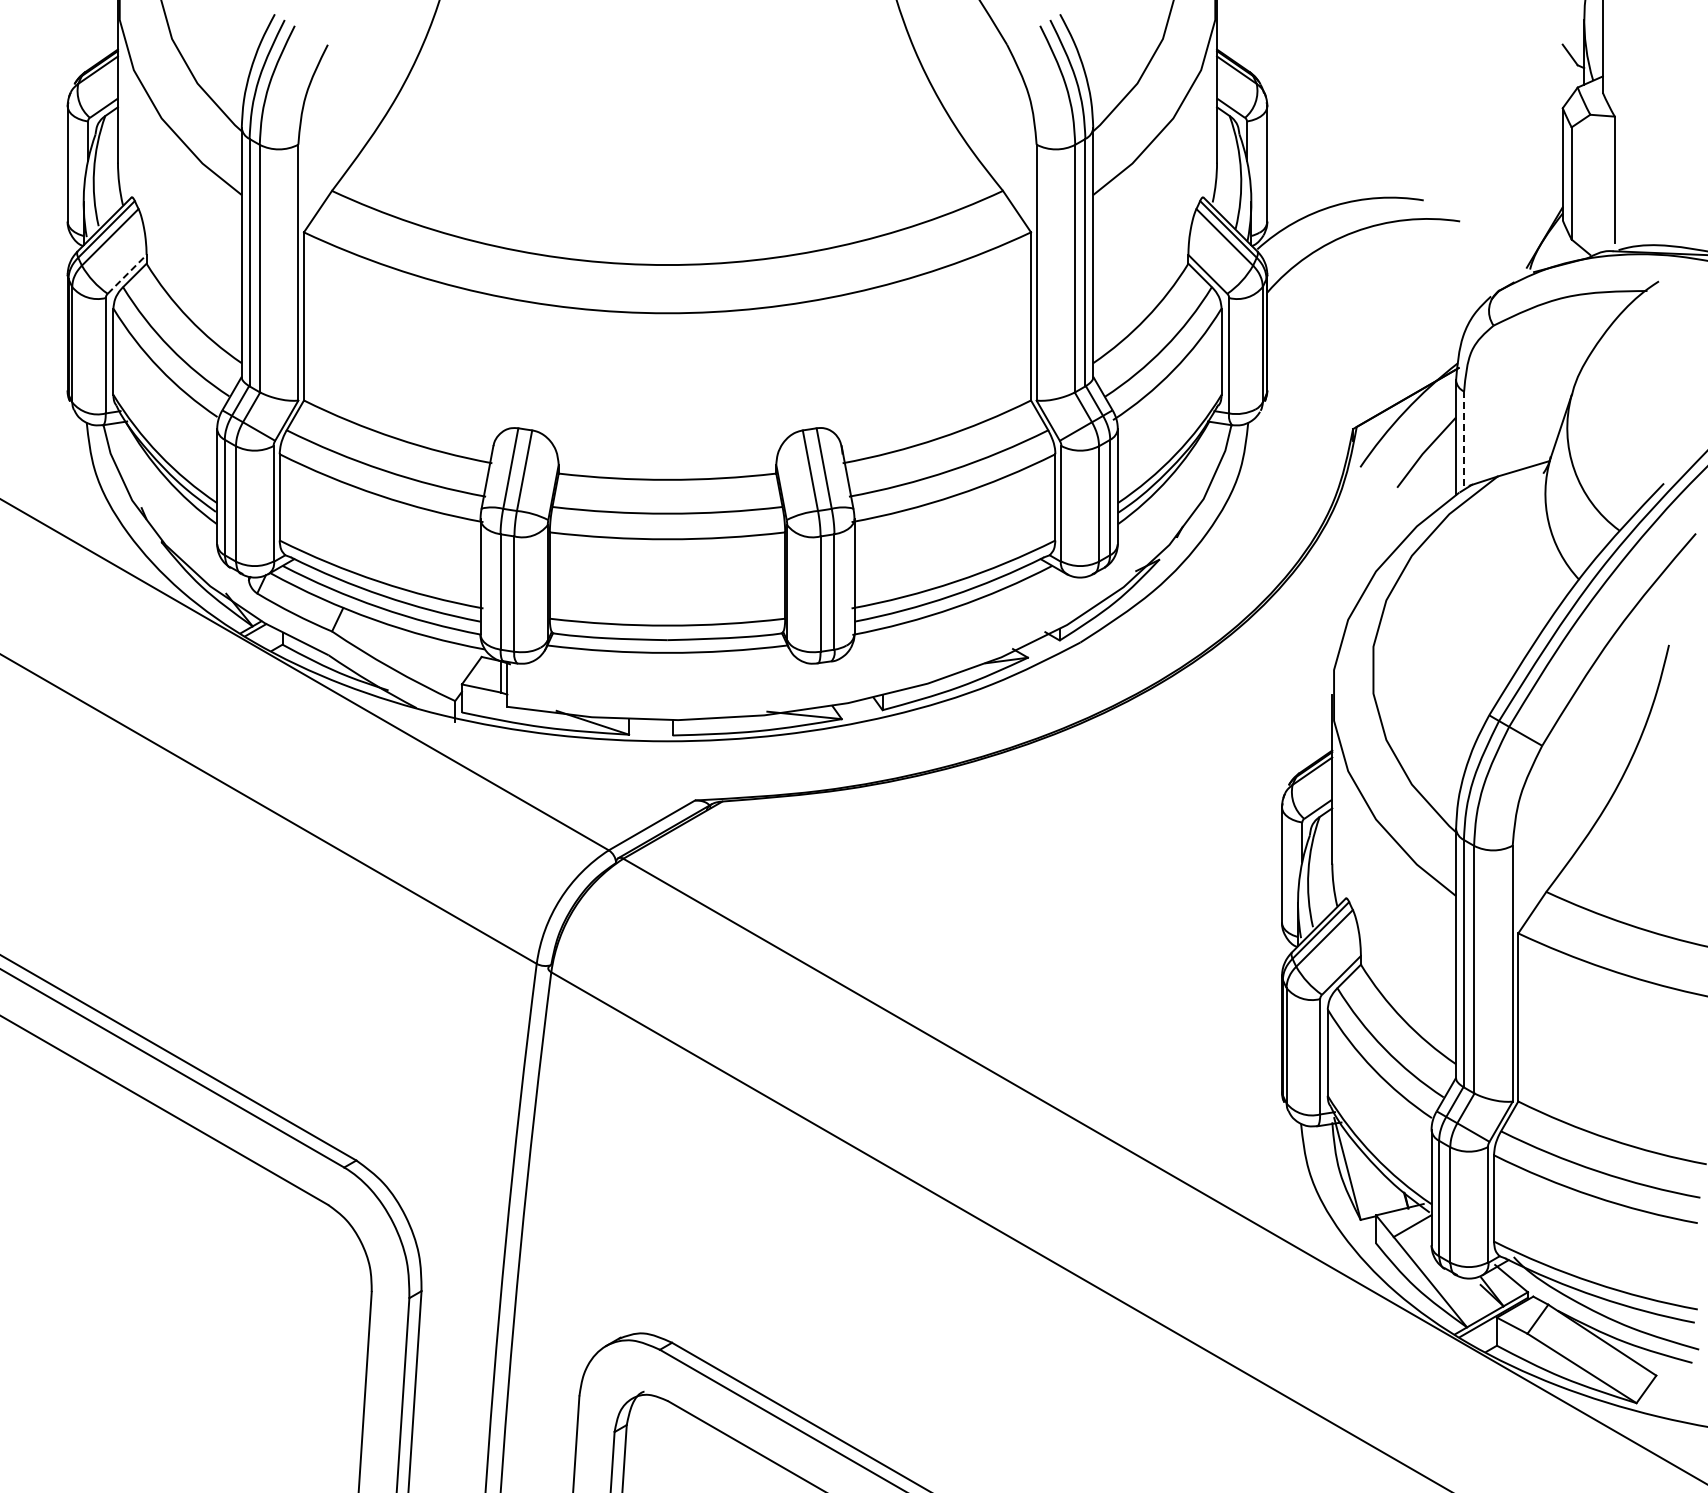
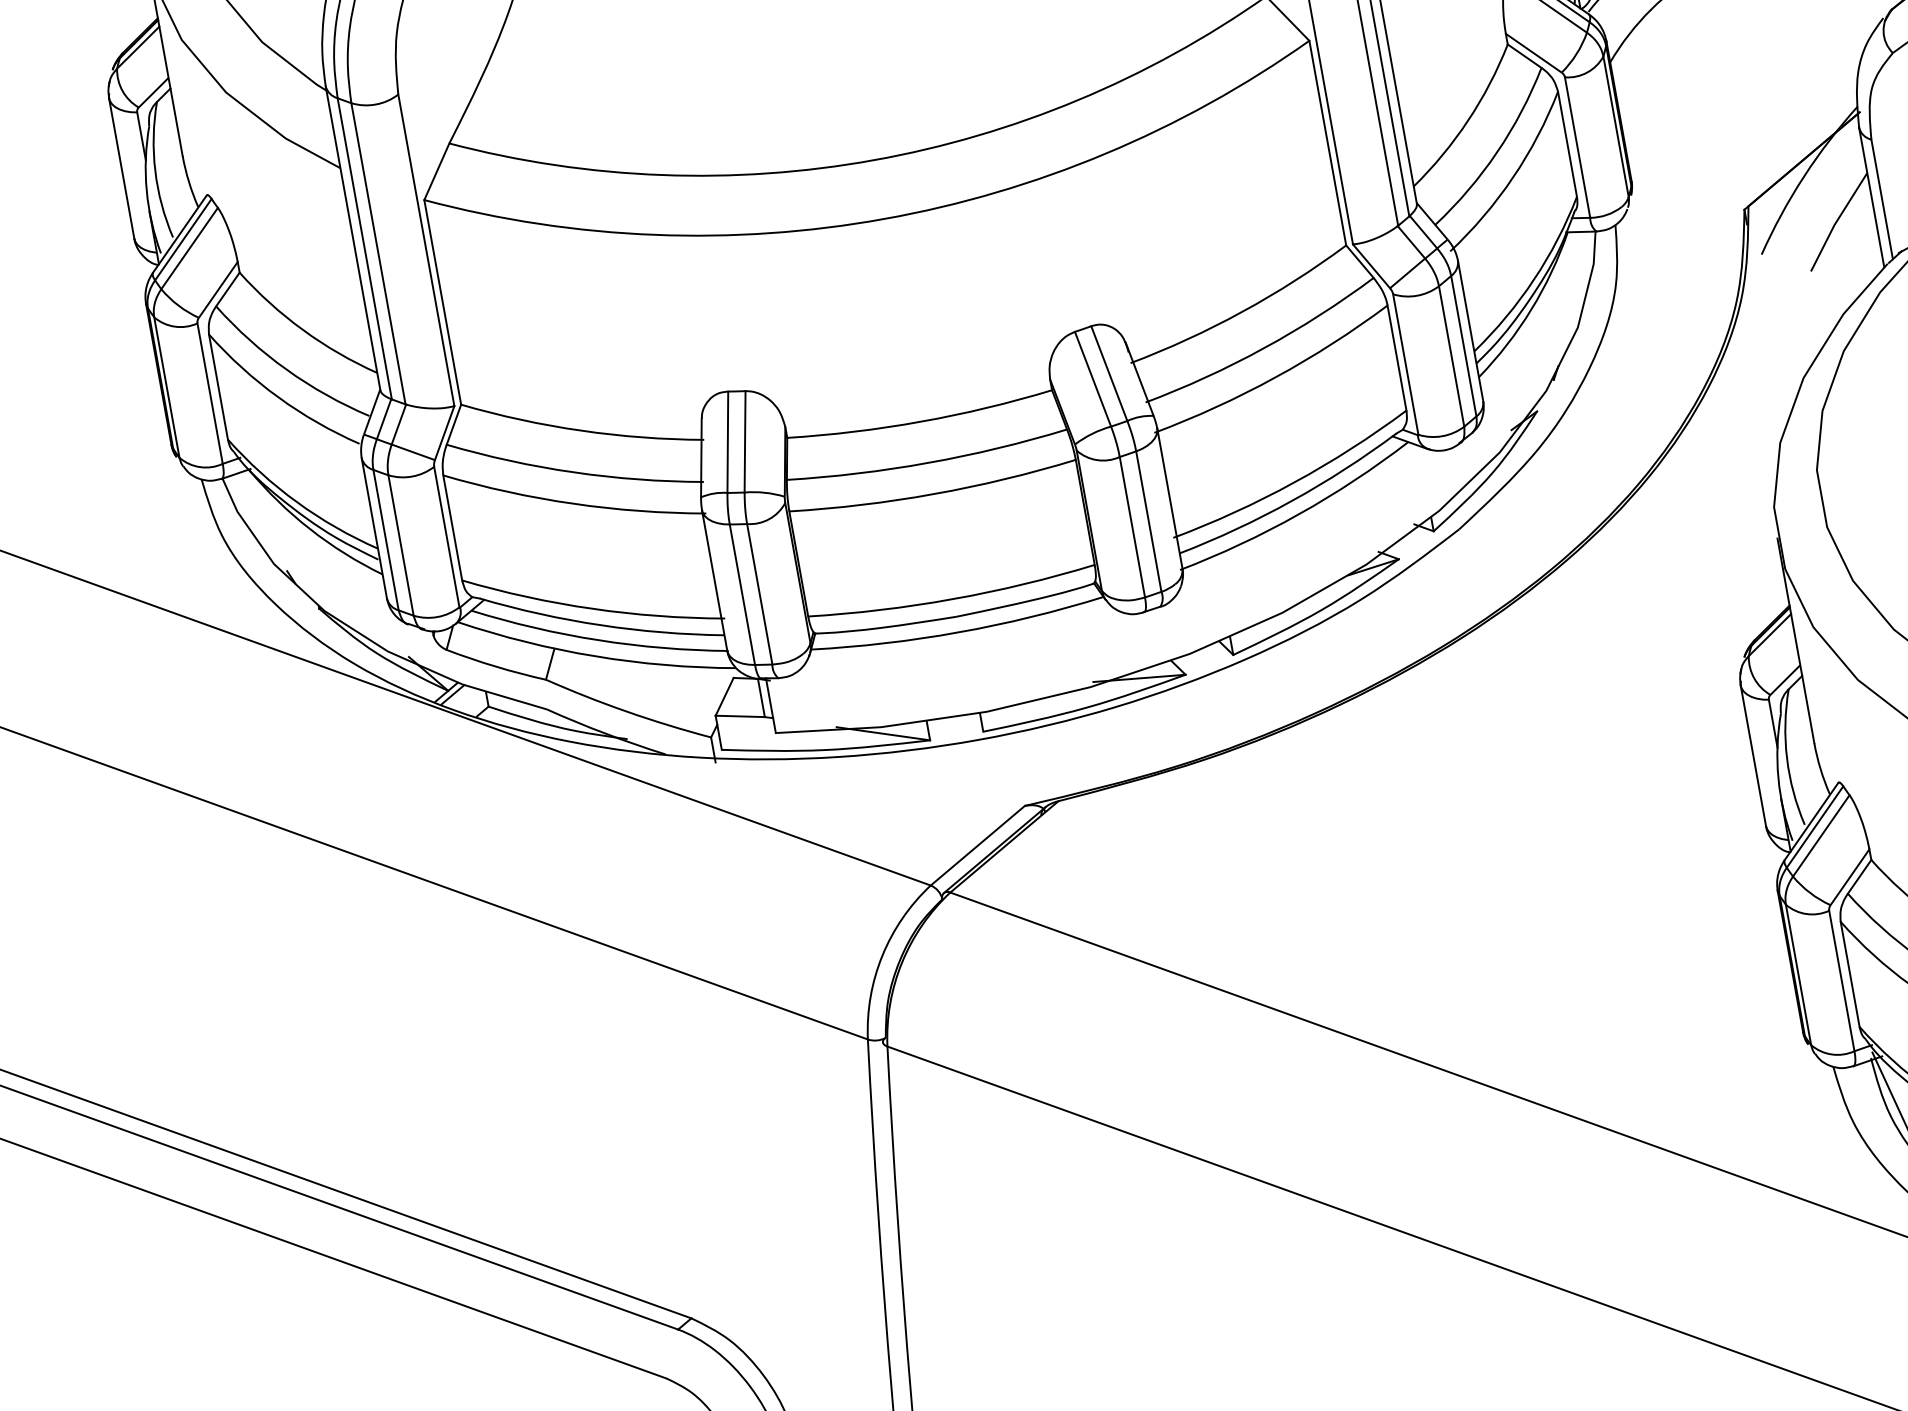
line: (128, 273) -> (219, 288), dashed -> solid
line: (1464, 441) -> (1882, 200), dashed -> solid

